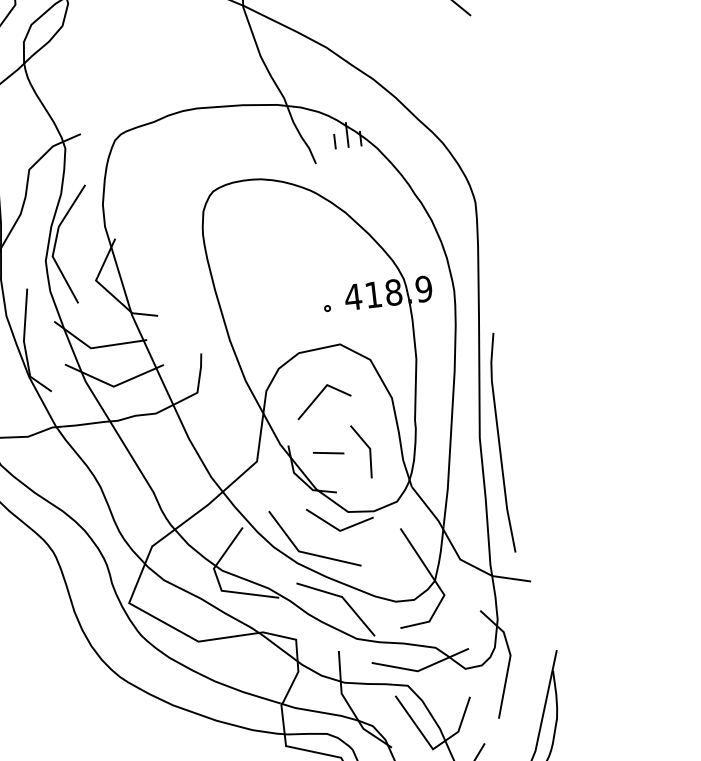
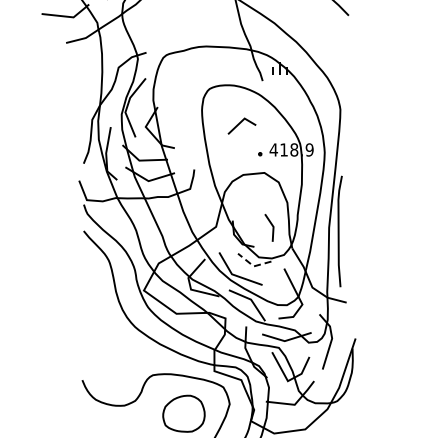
line: (320, 395) -> (240, 123), moved
line: (328, 452) -> (252, 226), removed
line: (339, 529) -> (253, 265), solid -> dashed

